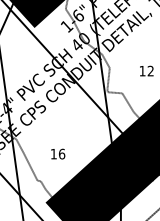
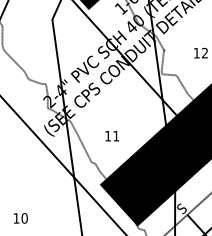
text: (62, 153) -> (116, 135), 16 -> 11

